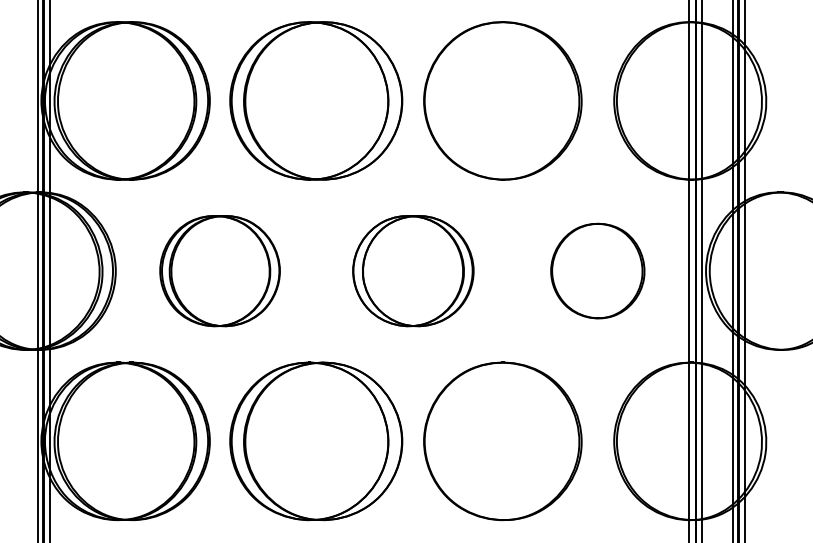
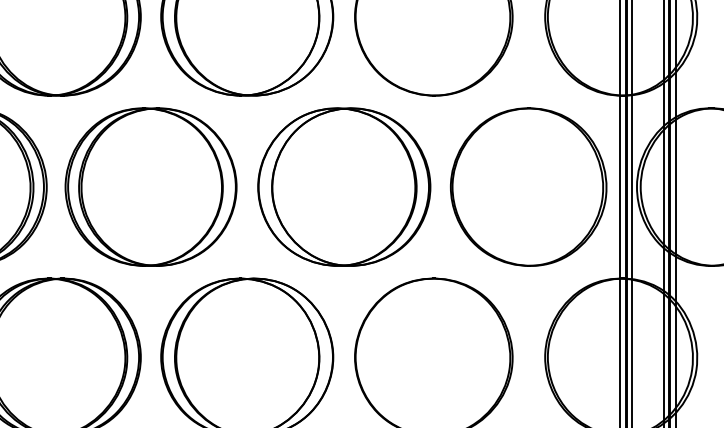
part: (219, 270) -> (150, 186), size x1.43
part: (413, 270) -> (344, 186), size x1.43
part: (597, 270) -> (528, 186), size x1.67

